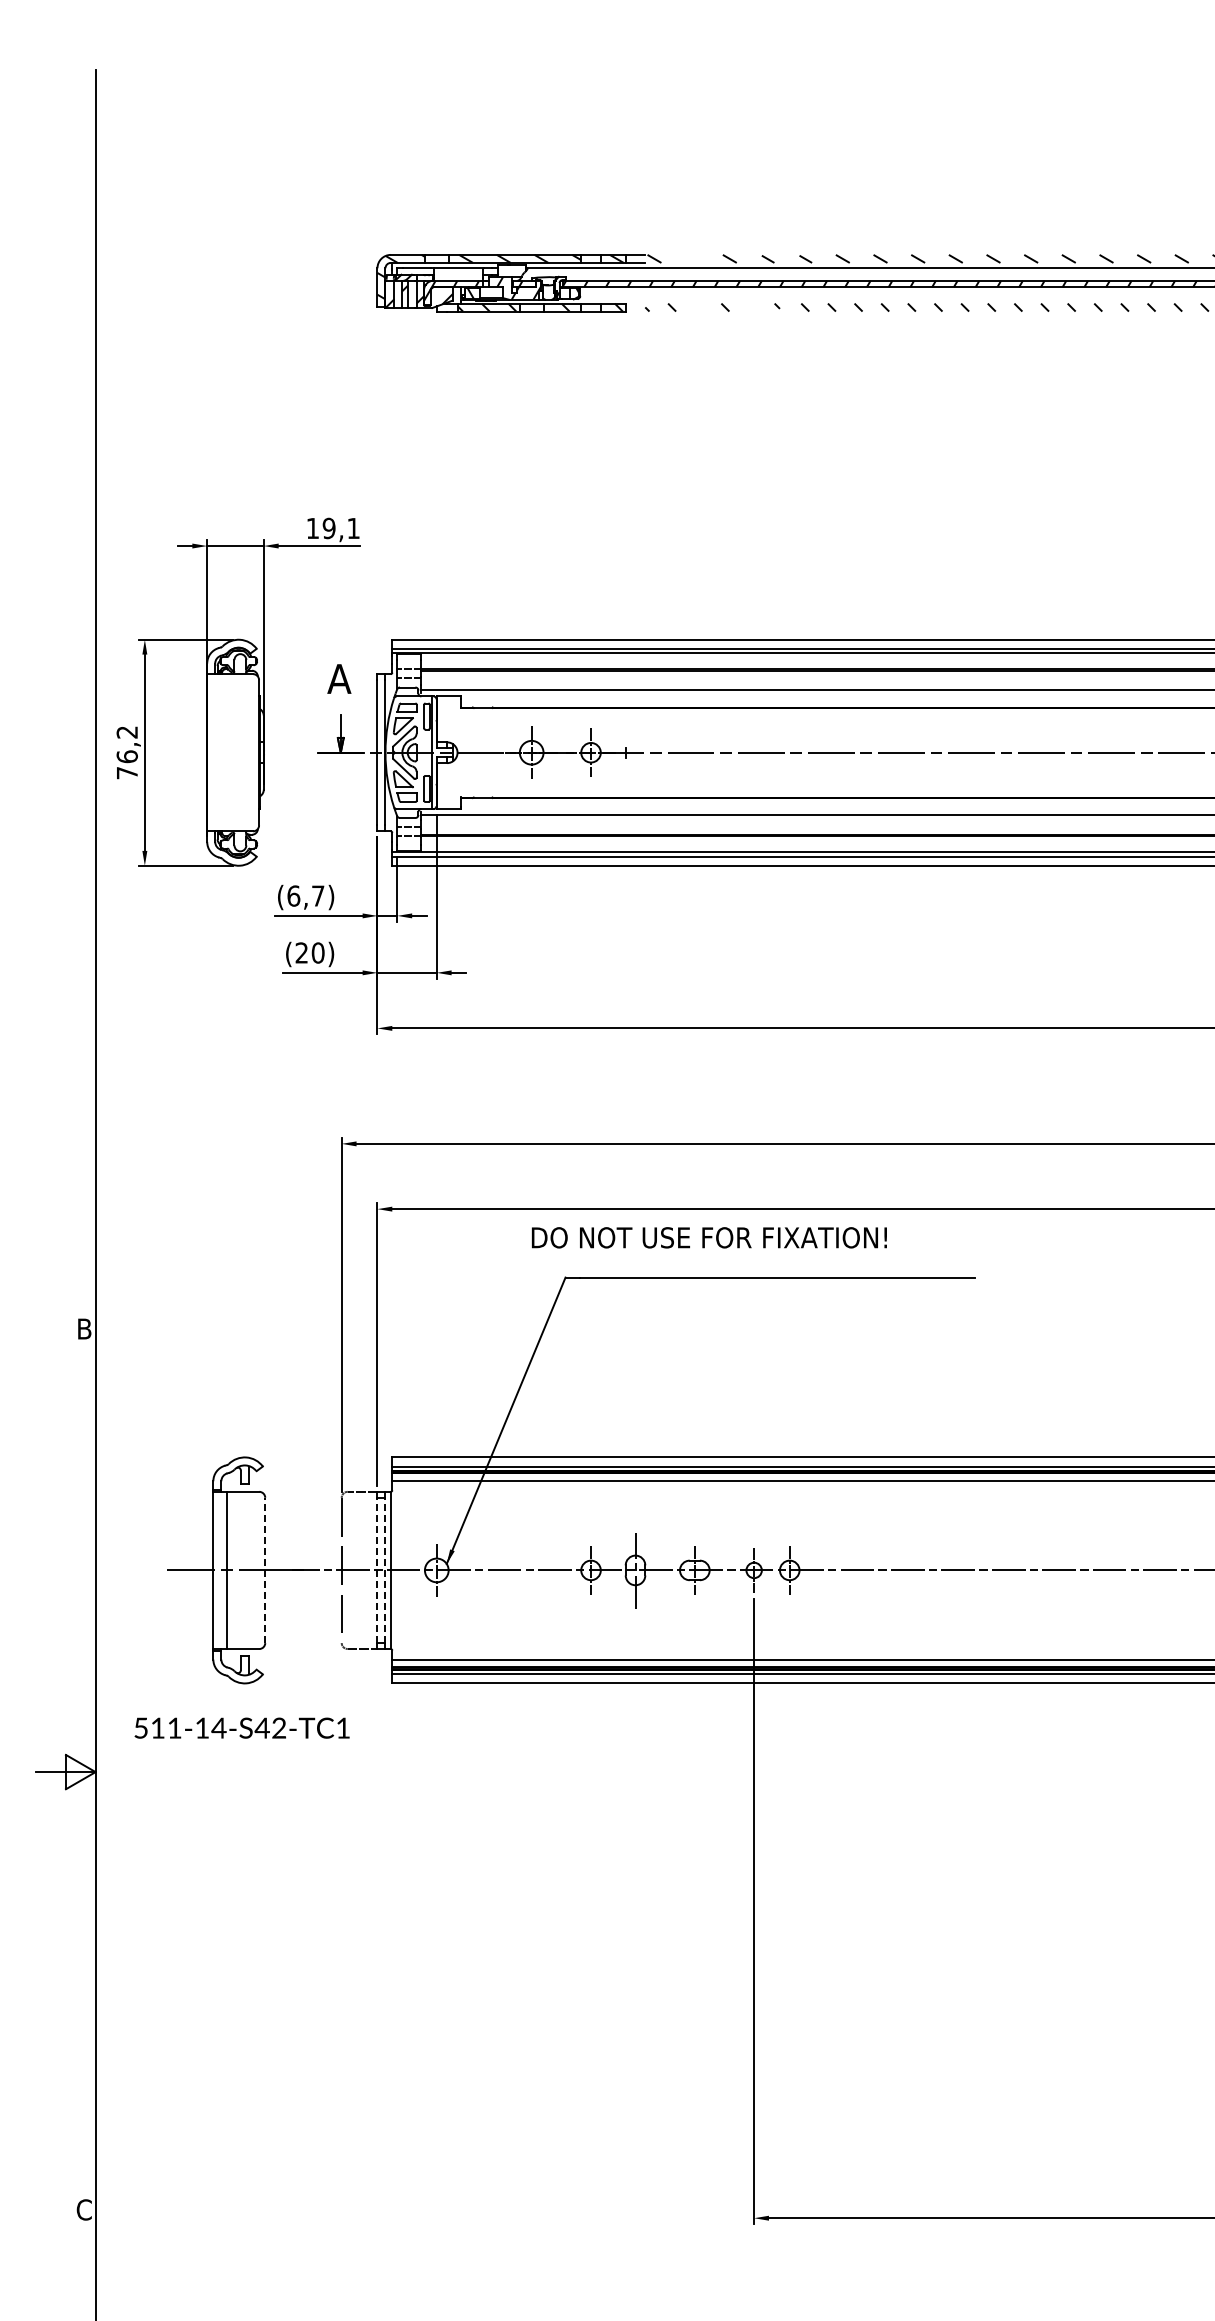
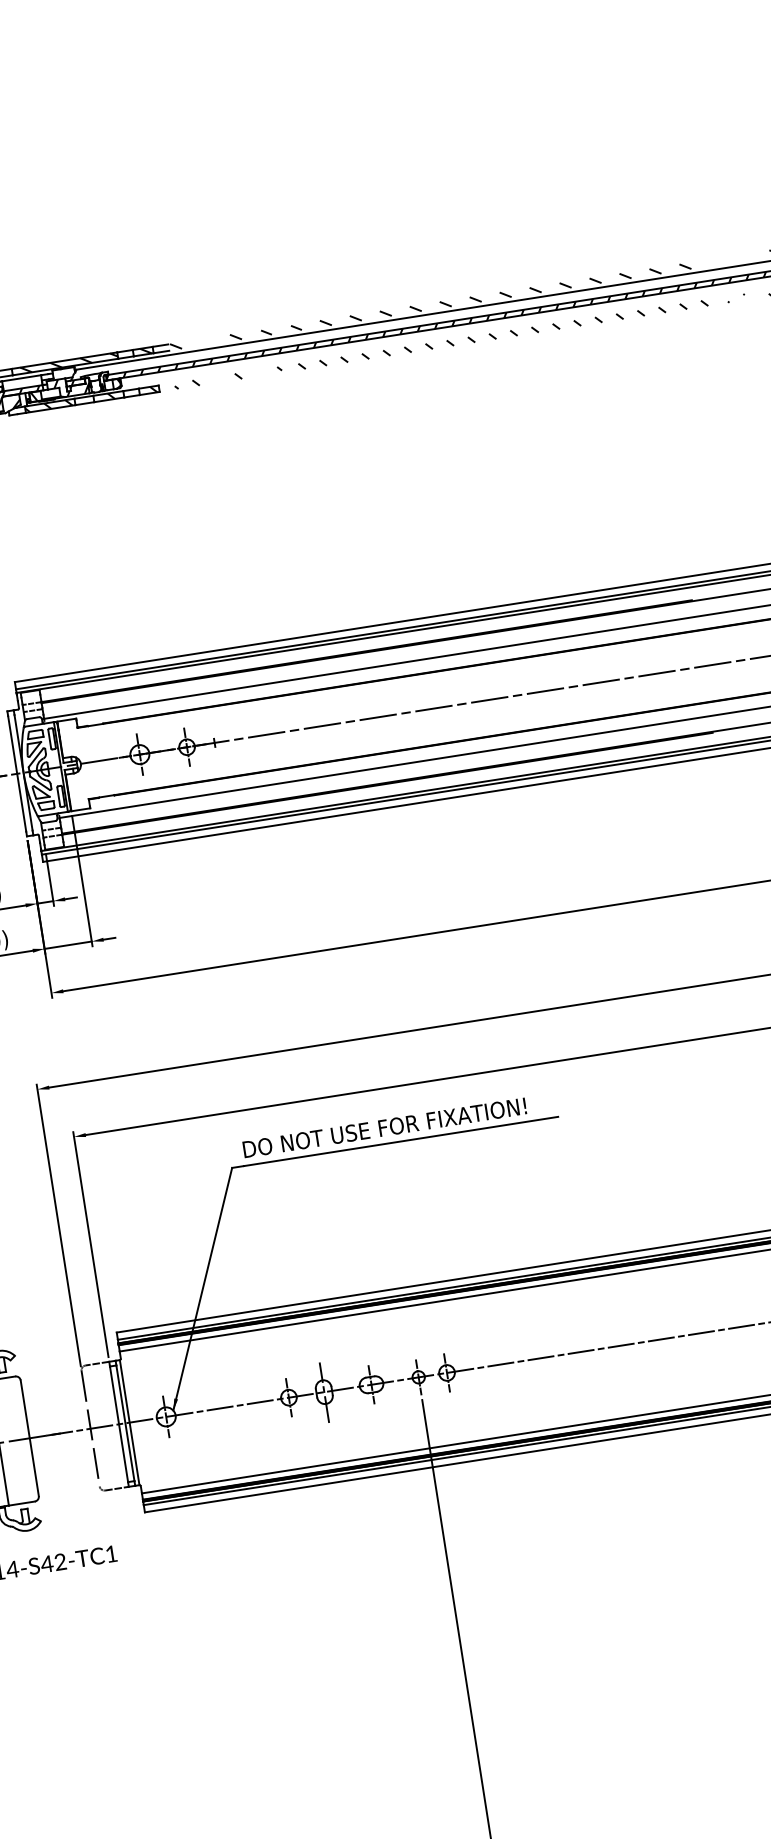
text: (709, 1237) -> (384, 1127), moved
line: (265, 1570) -> (29, 1438), dashed -> solid
line: (377, 1570) -> (119, 1424), dashed -> solid
line: (385, 1570) -> (125, 1423), dashed -> solid

